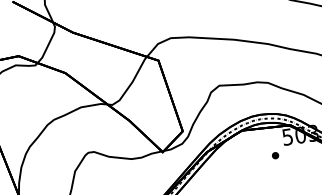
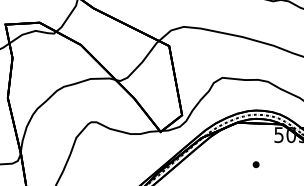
part: (274, 155) -> (255, 164), moved

